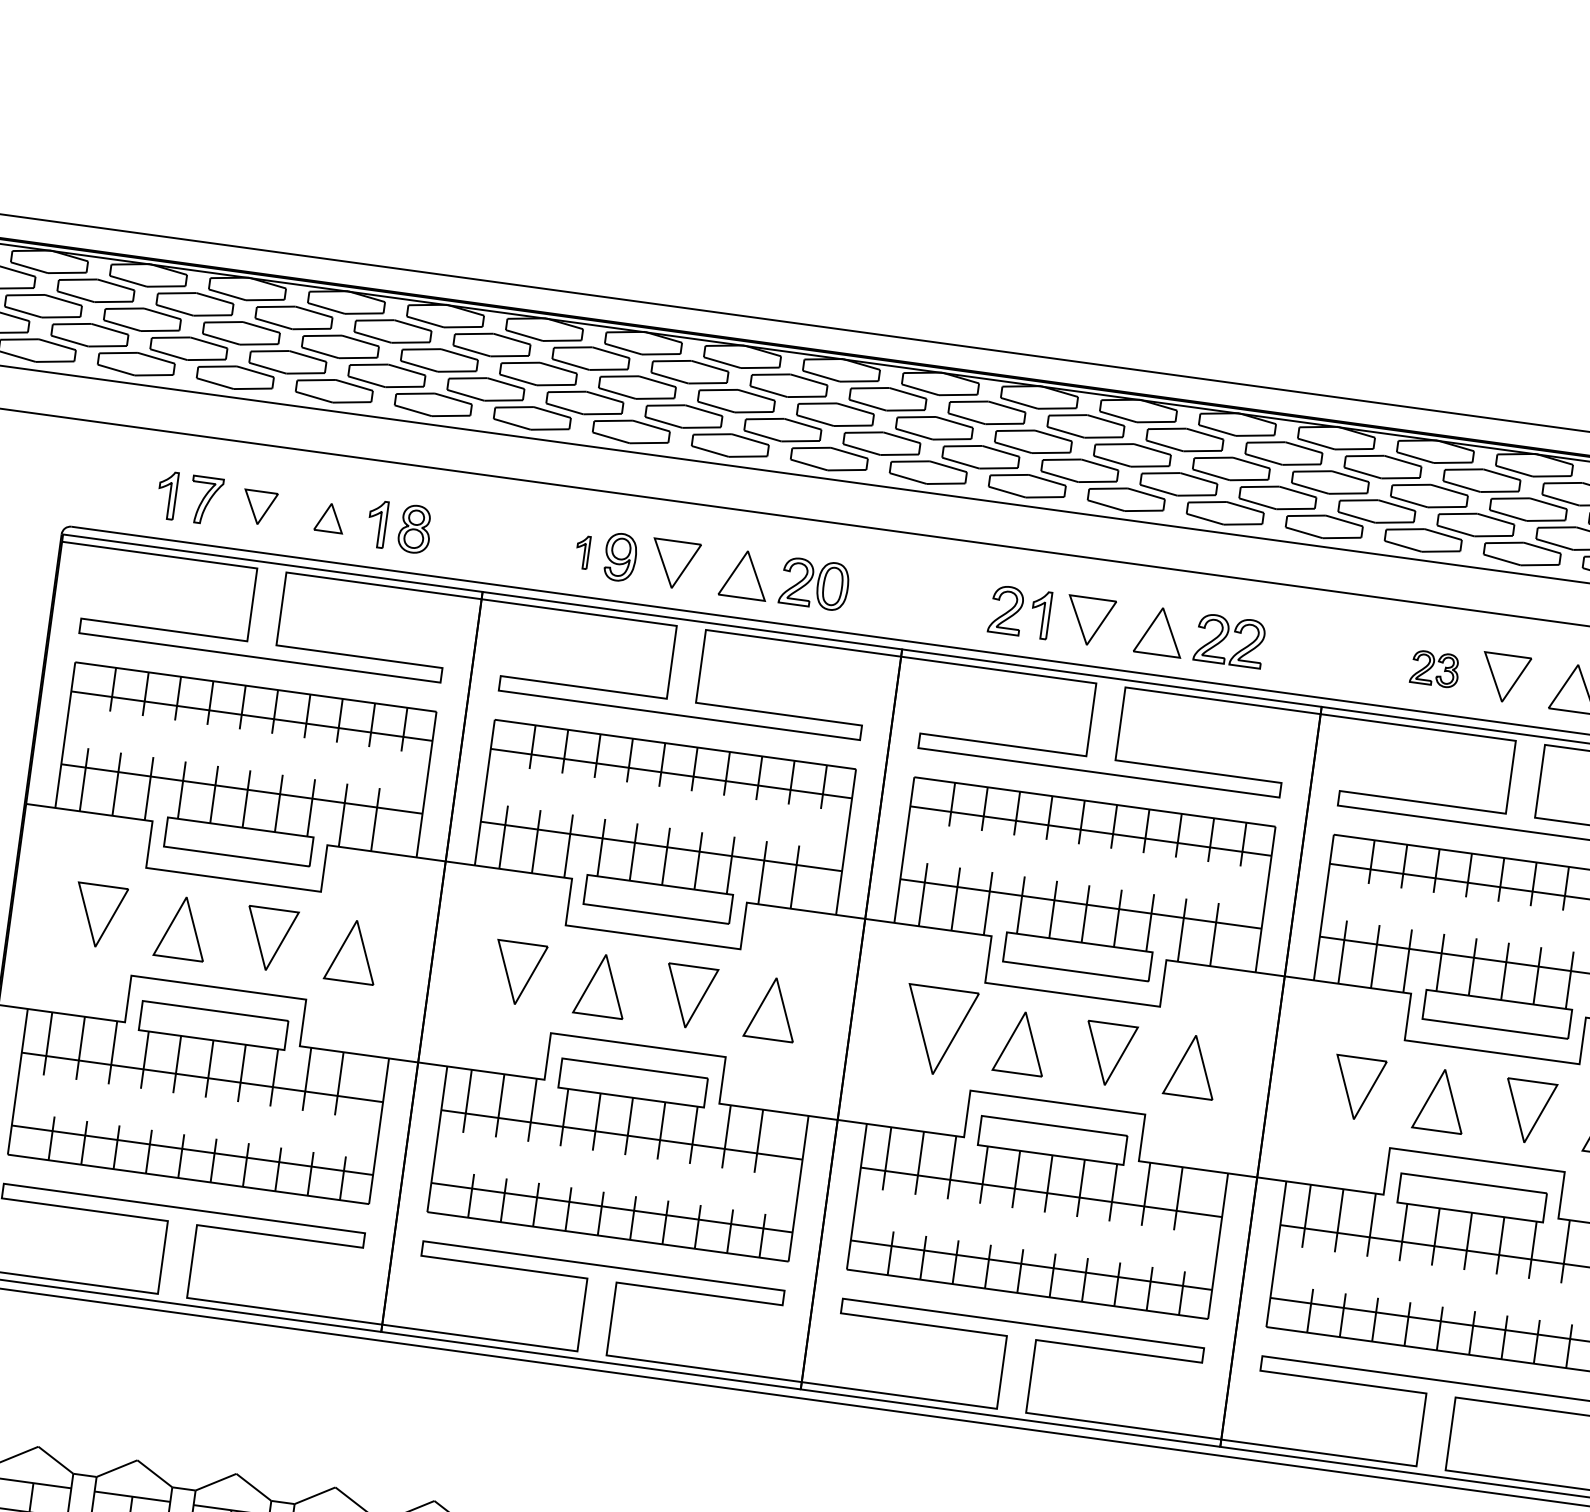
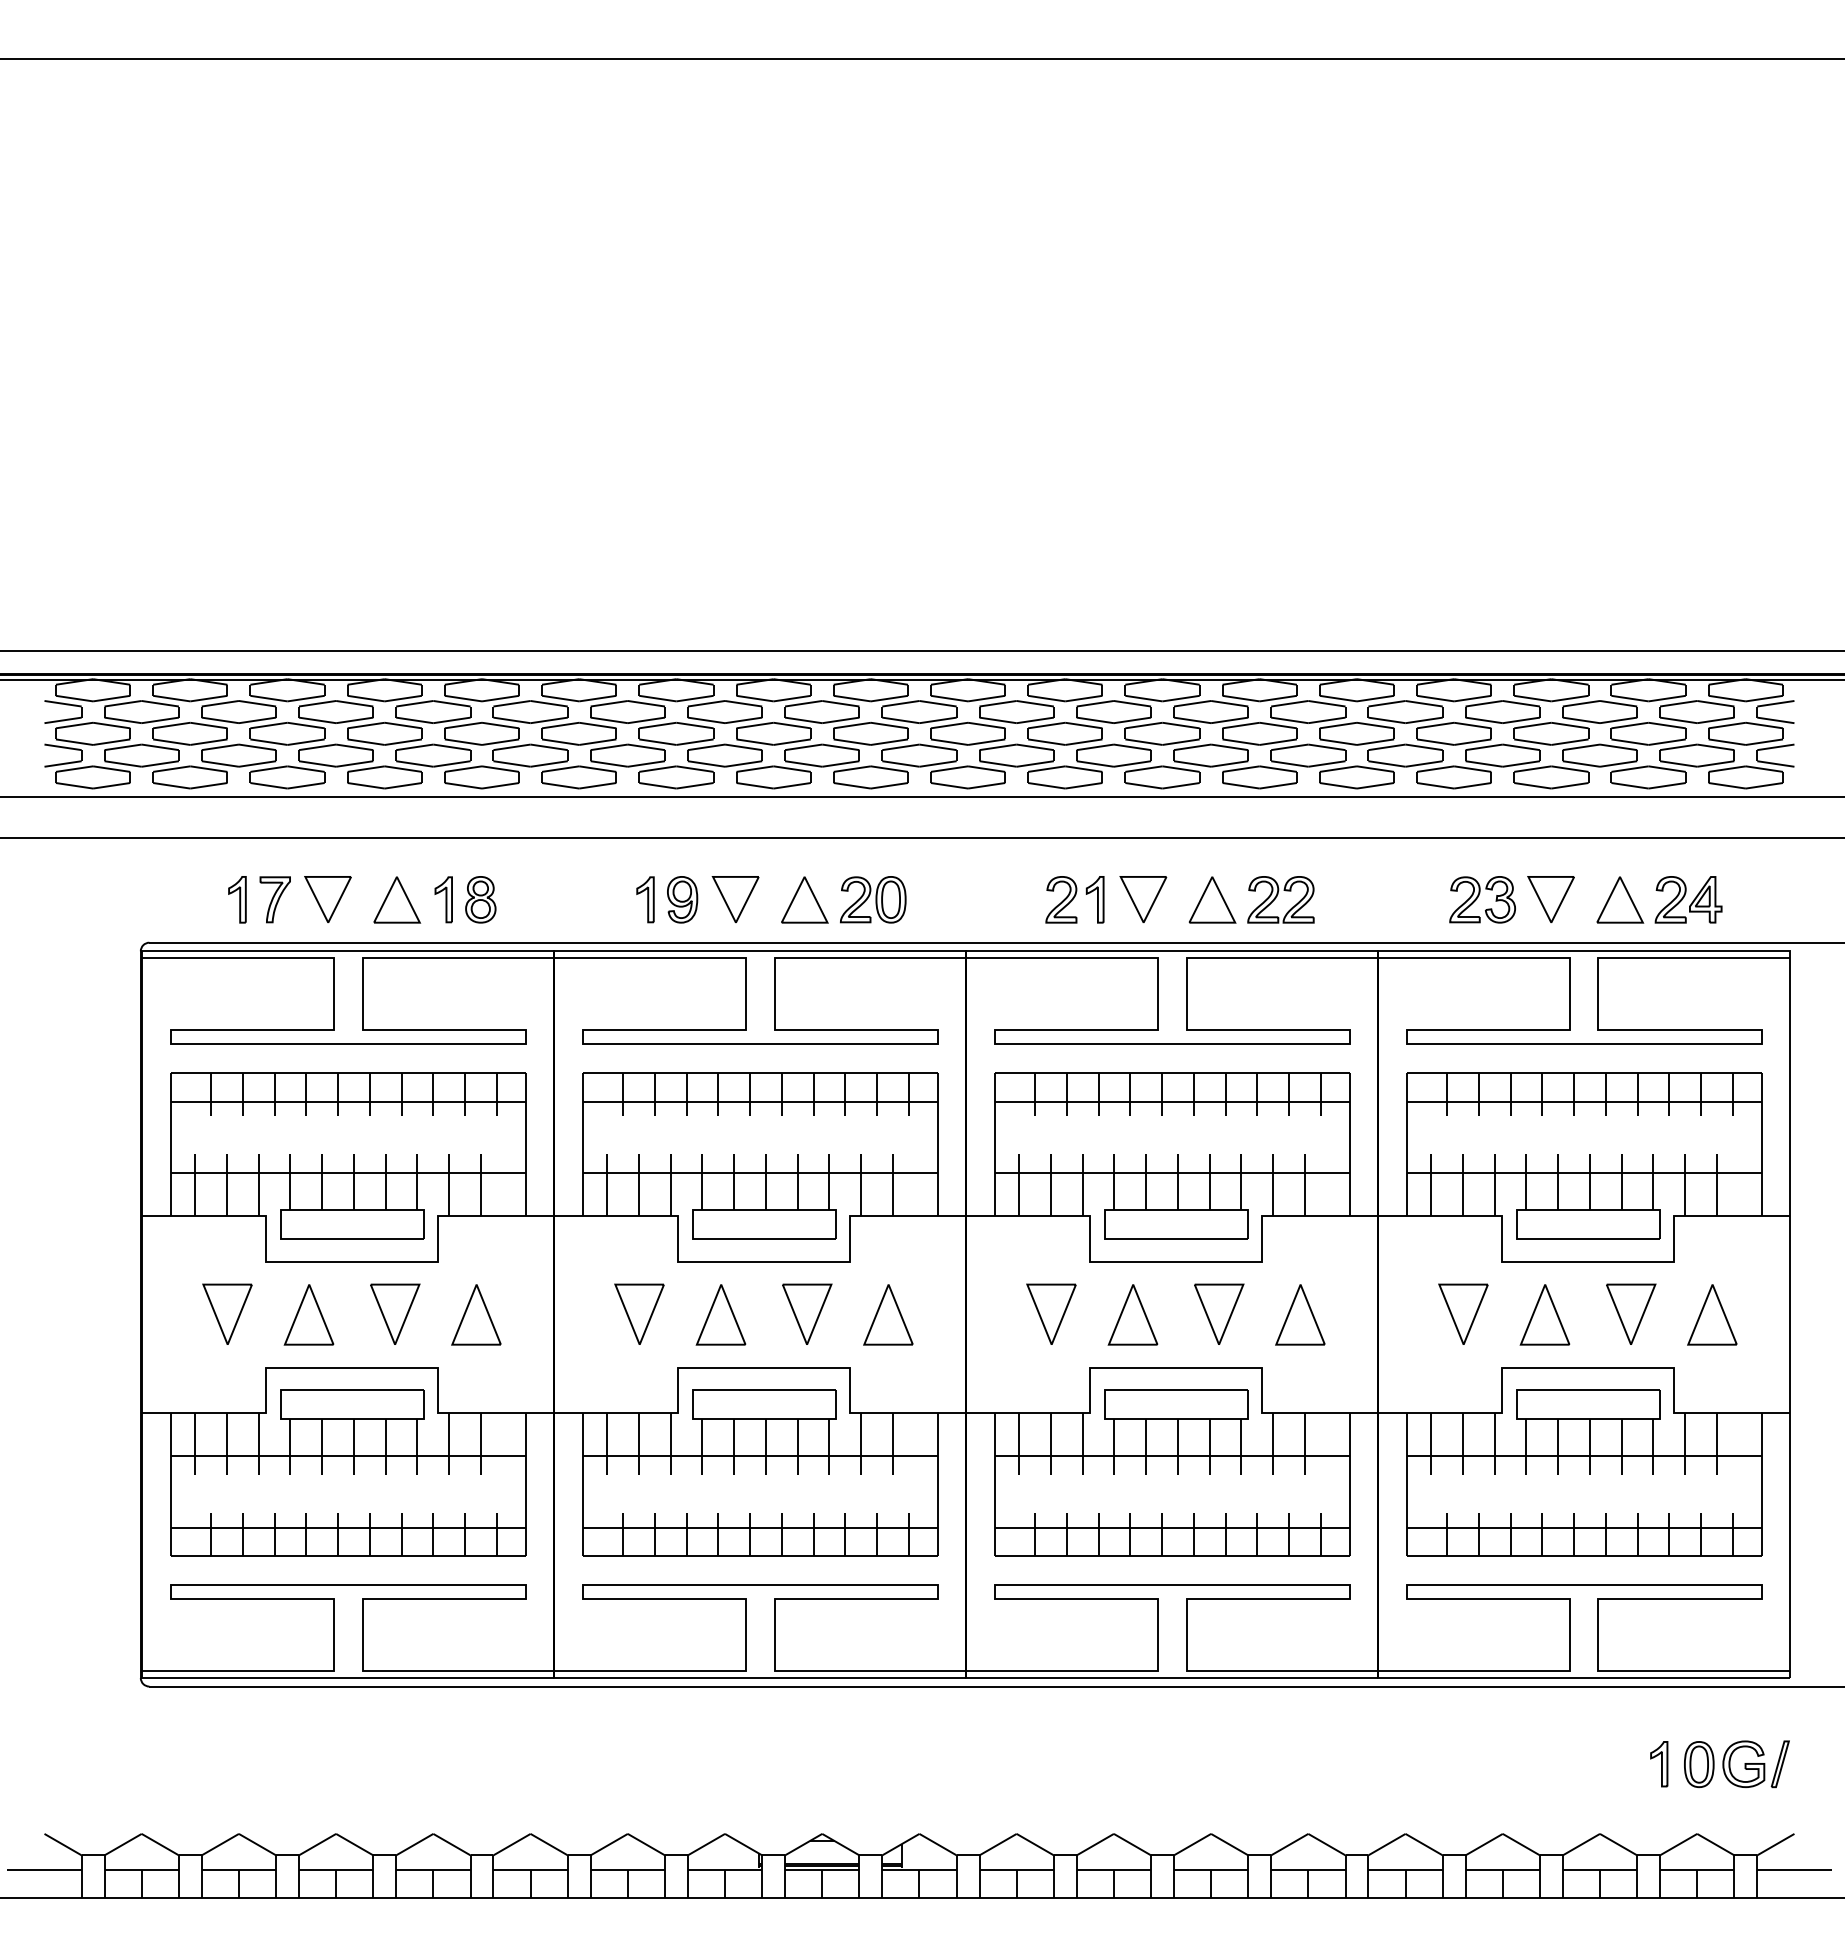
part: (258, 507) -> (327, 899), size x1.43
part: (330, 517) -> (397, 899), size x1.67
part: (582, 551) -> (645, 899), size x1.43
part: (1435, 668) -> (1482, 899), size x1.43
part: (938, 1030) -> (1051, 1313), size x0.71

